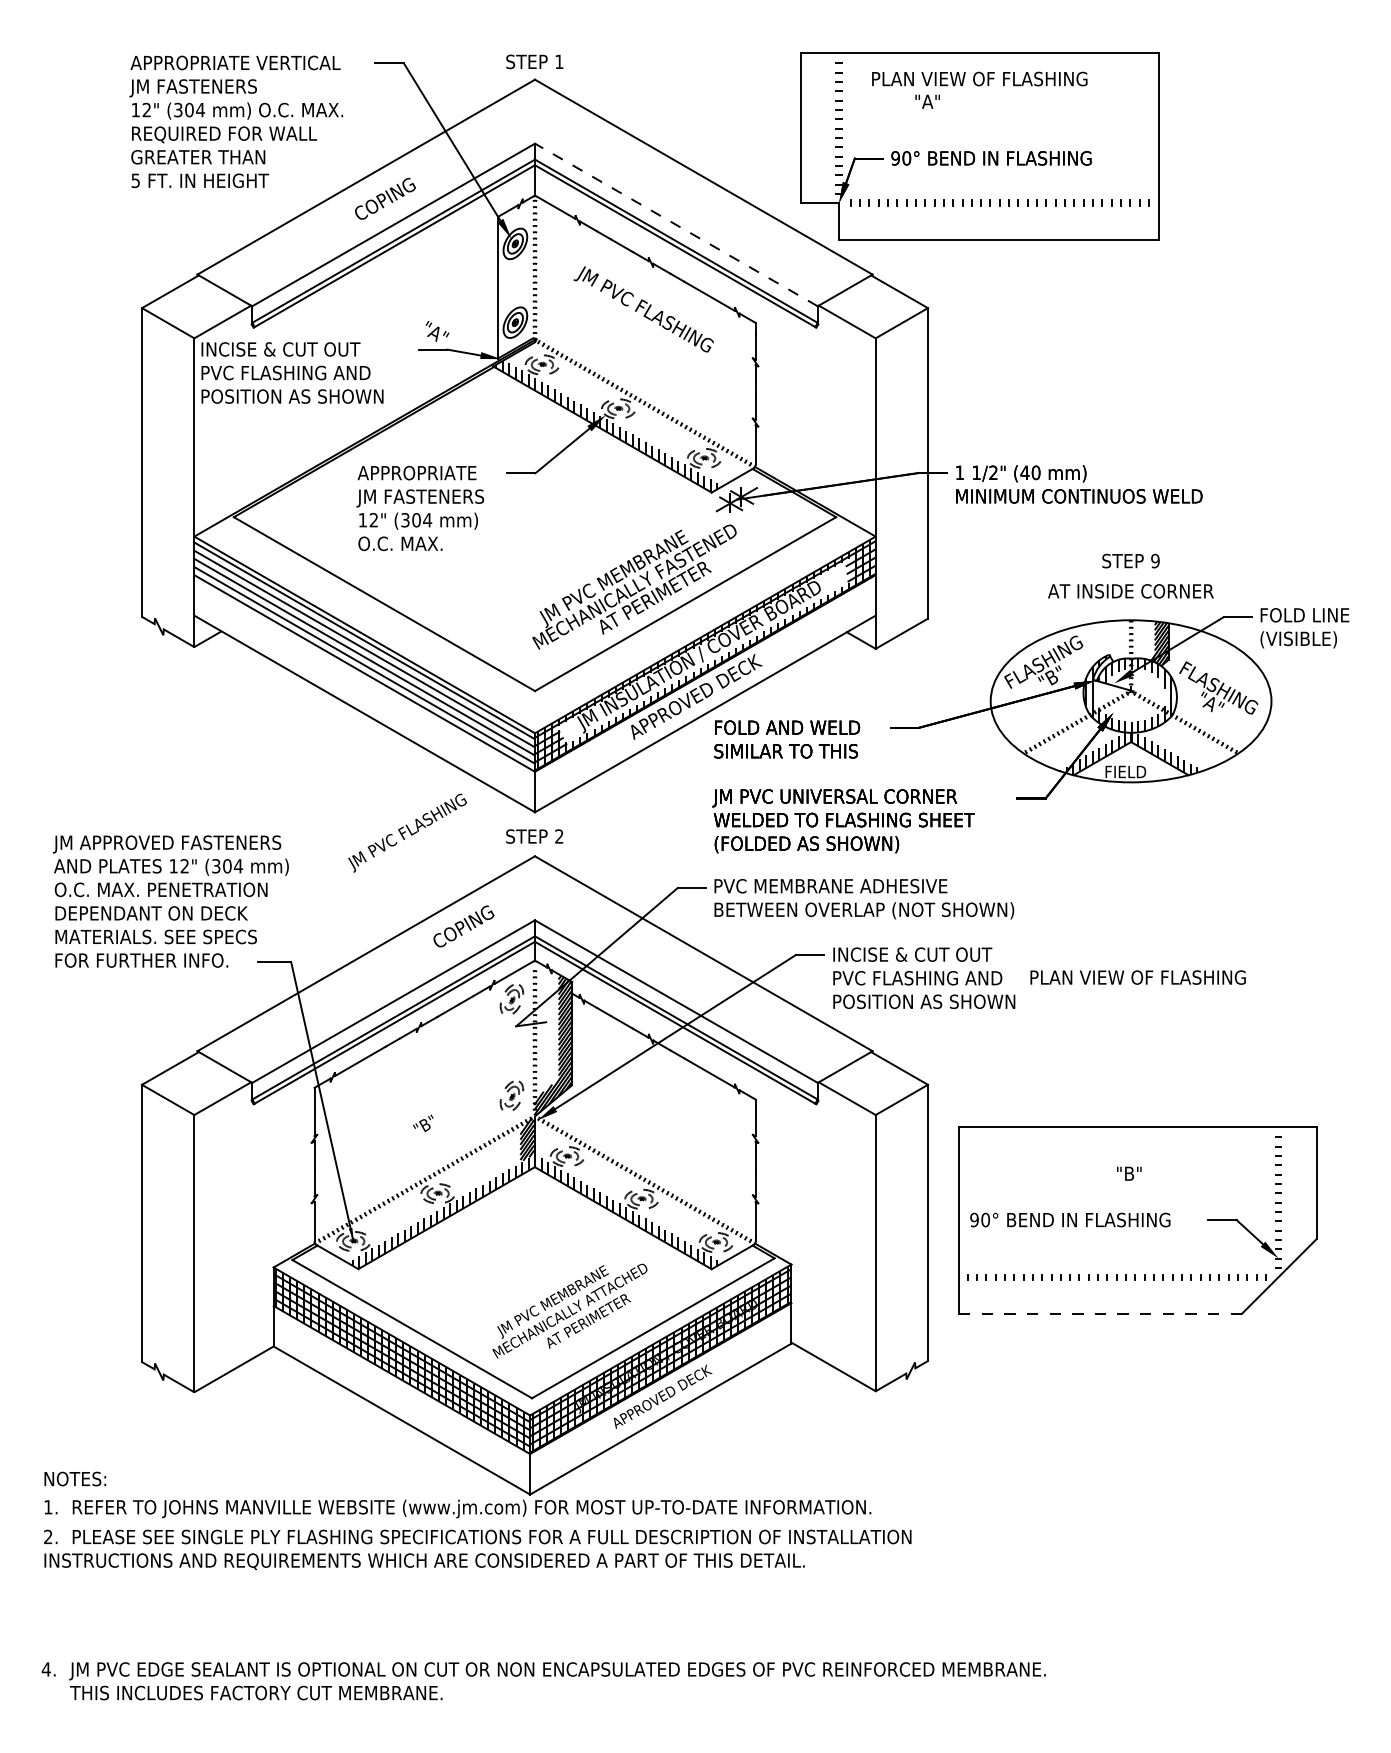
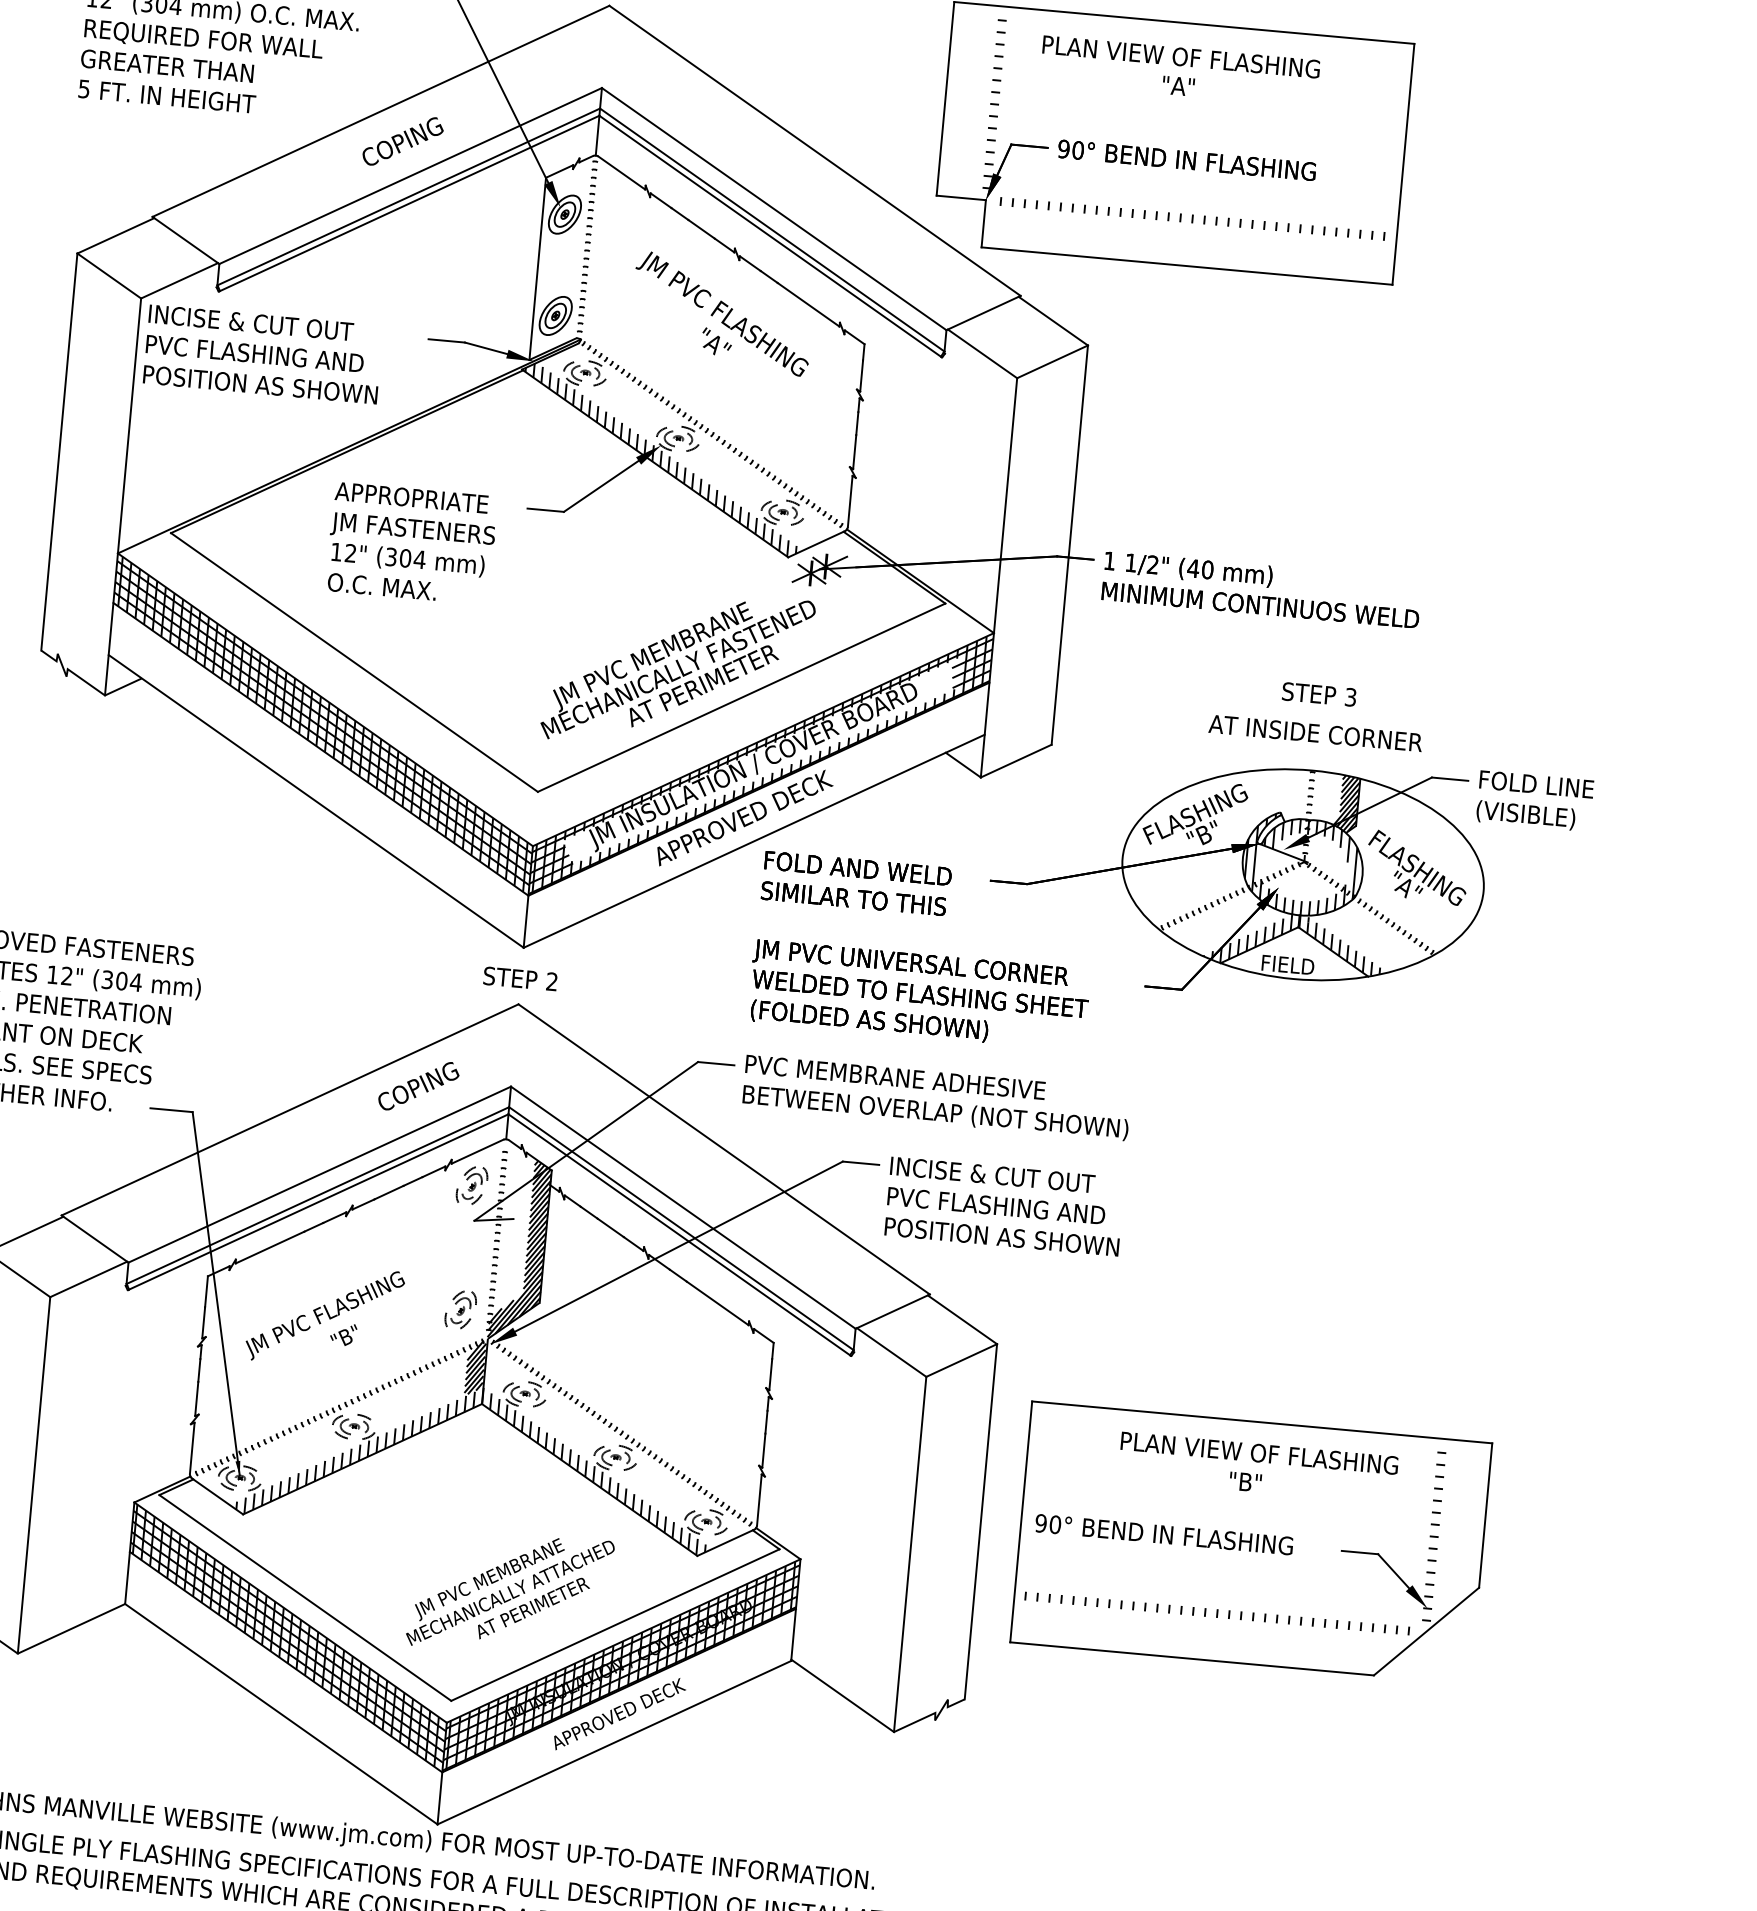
text: (927, 101) -> (1178, 85), moved
line: (675, 224) -> (773, 208), dashed -> solid
text: (437, 331) -> (716, 342), moved
text: (1155, 561) -> (1350, 697), 9 -> 3
hatch: (364, 653) -> (323, 723), added
text: (407, 832) -> (324, 1314), moved
text: (1137, 977) -> (1258, 1453), moved
line: (1100, 1313) -> (1192, 1658), dashed -> solid

